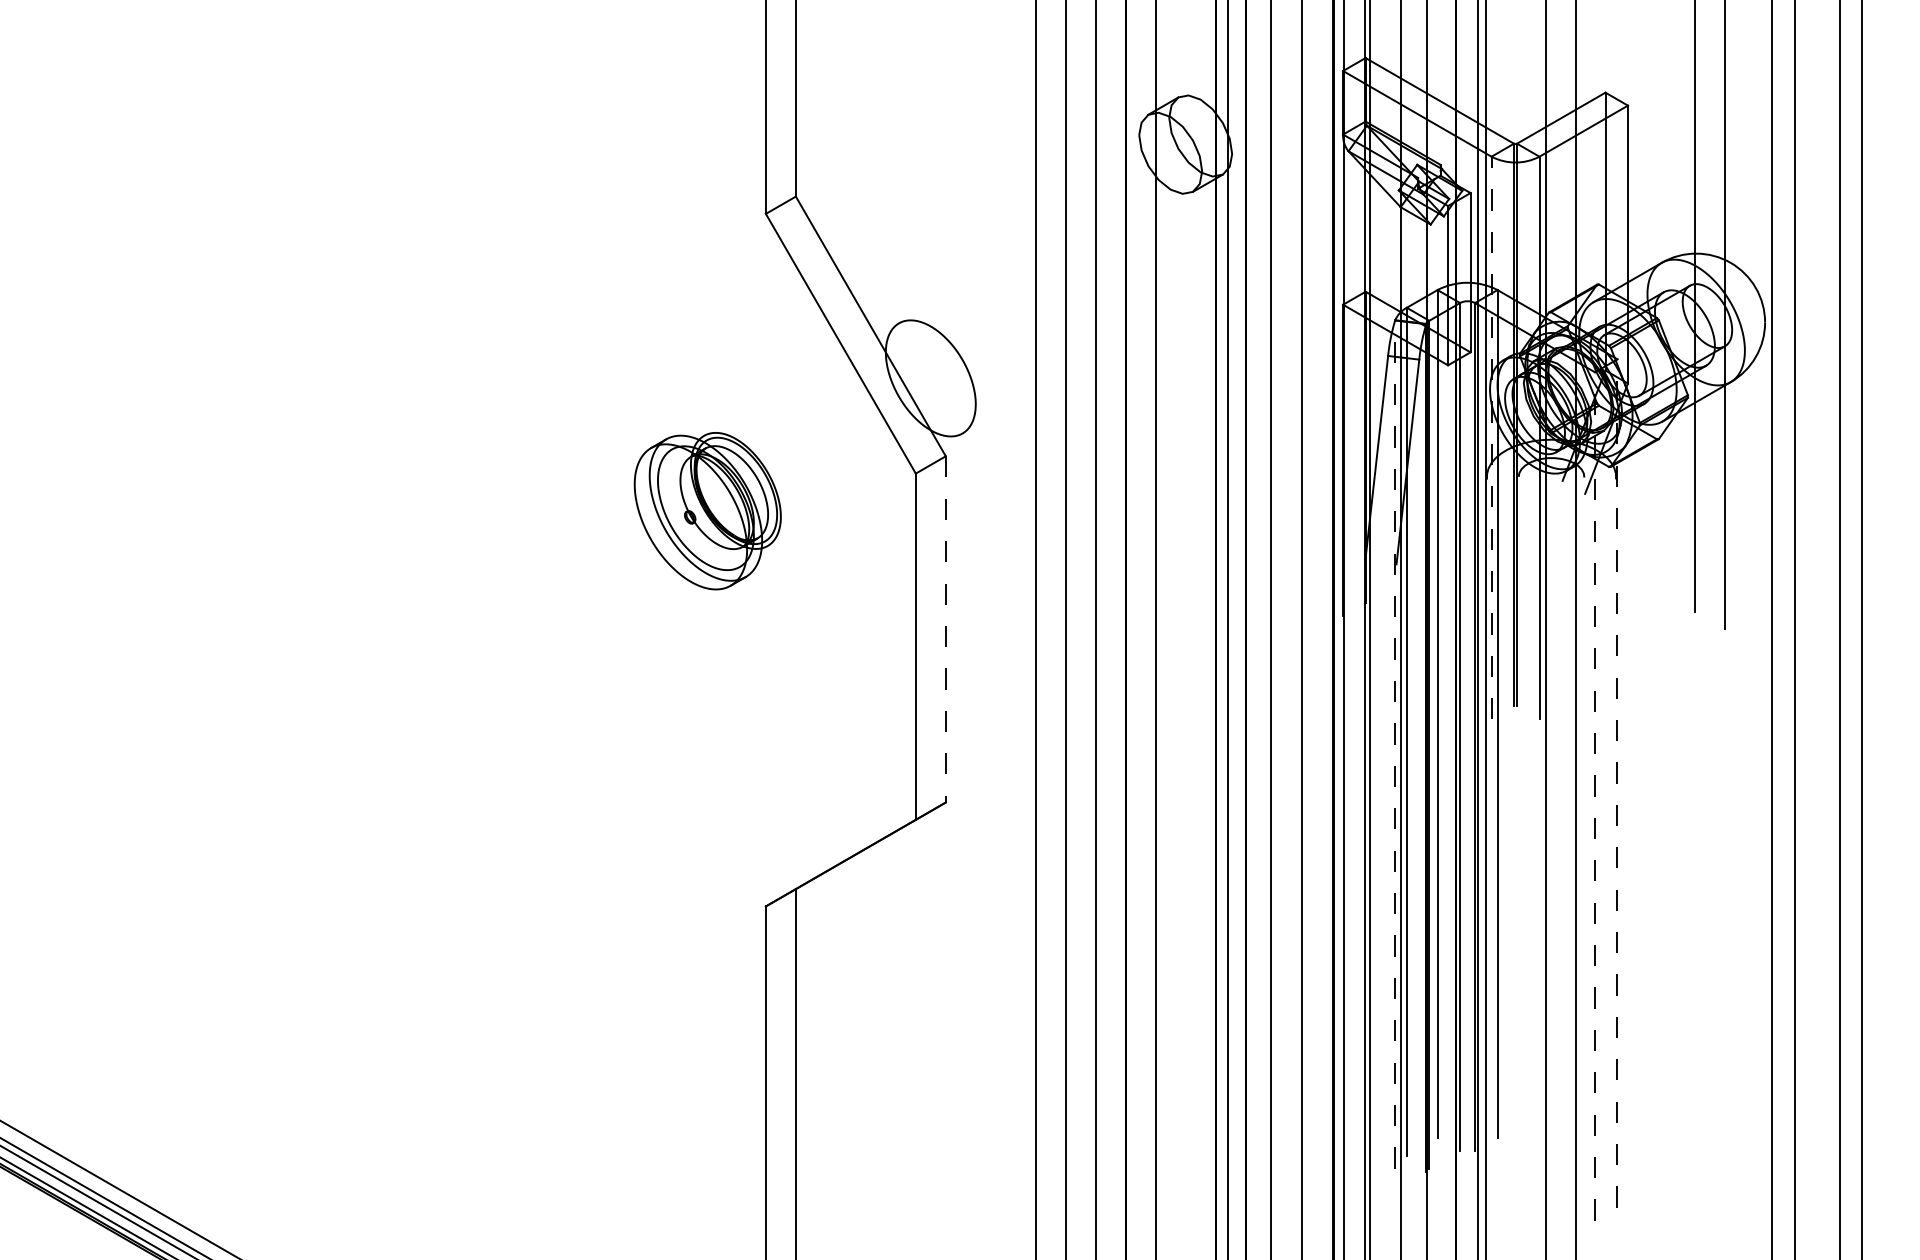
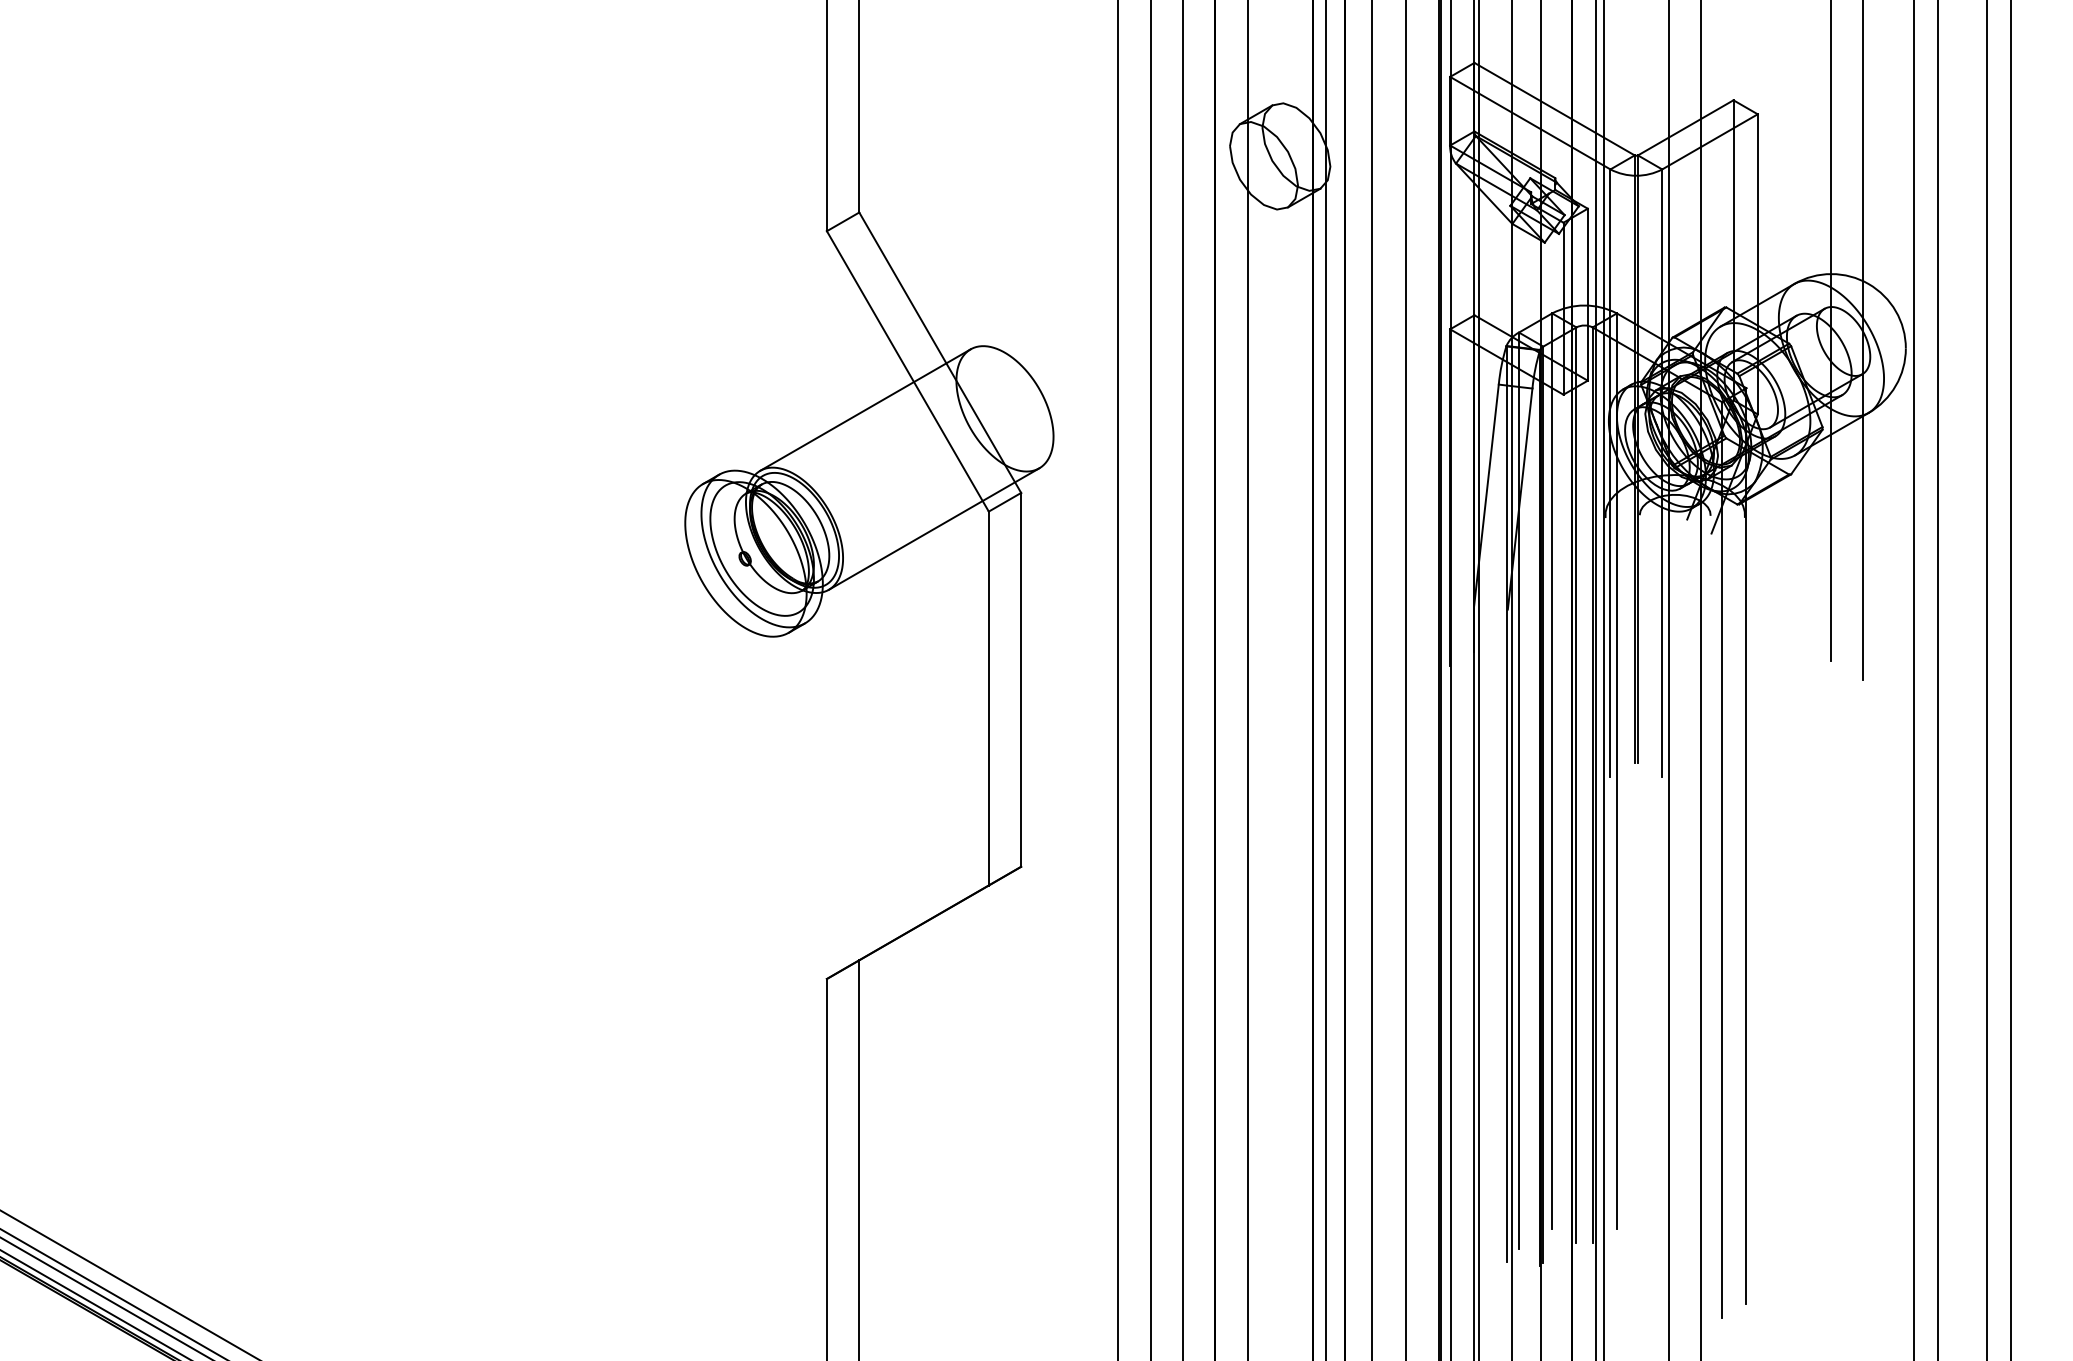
line: (801, 379) -> (865, 409), added
line: (1491, 438) -> (1610, 473), dashed -> solid
line: (864, 489) -> (933, 528), added
line: (946, 629) -> (1021, 679), dashed -> solid
line: (1395, 743) -> (1506, 803), dashed -> solid
line: (1617, 782) -> (1746, 845), dashed -> solid
line: (1595, 795) -> (1722, 859), dashed -> solid

